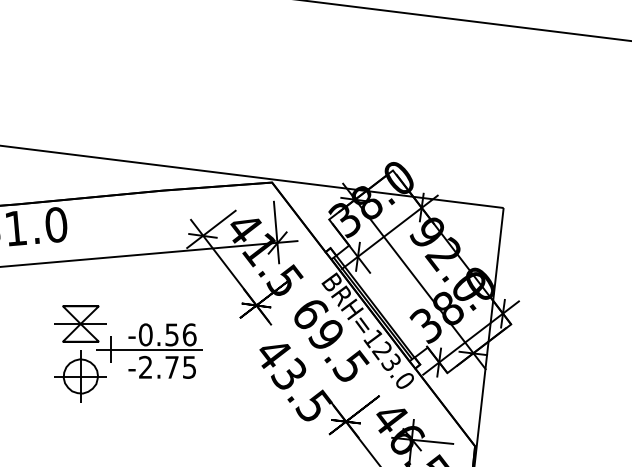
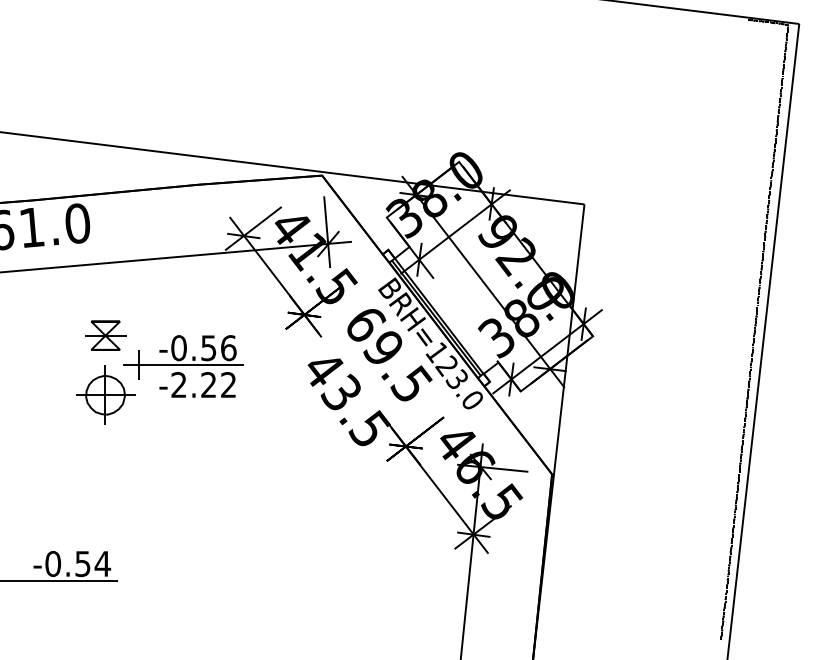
part: (80, 323) -> (105, 335), size x0.7
text: (180, 367) -> (218, 385), -2.75 -> -2.22

